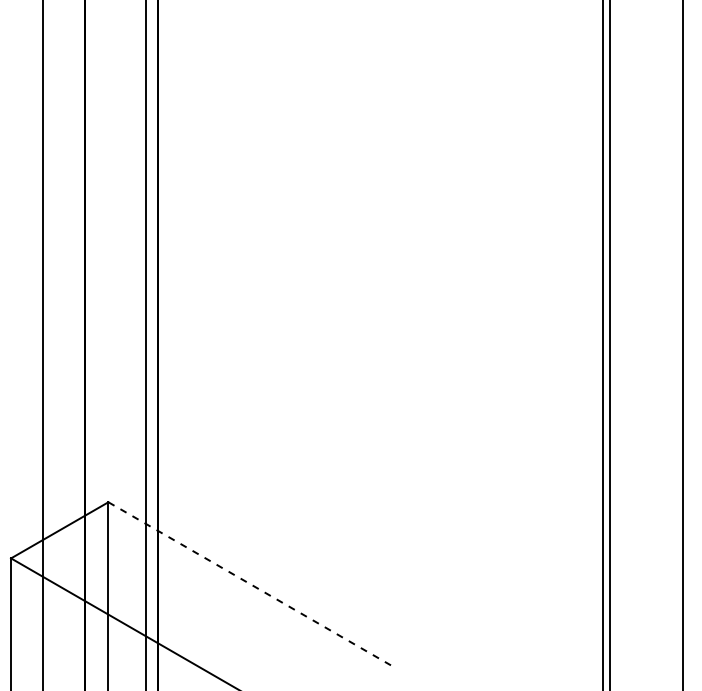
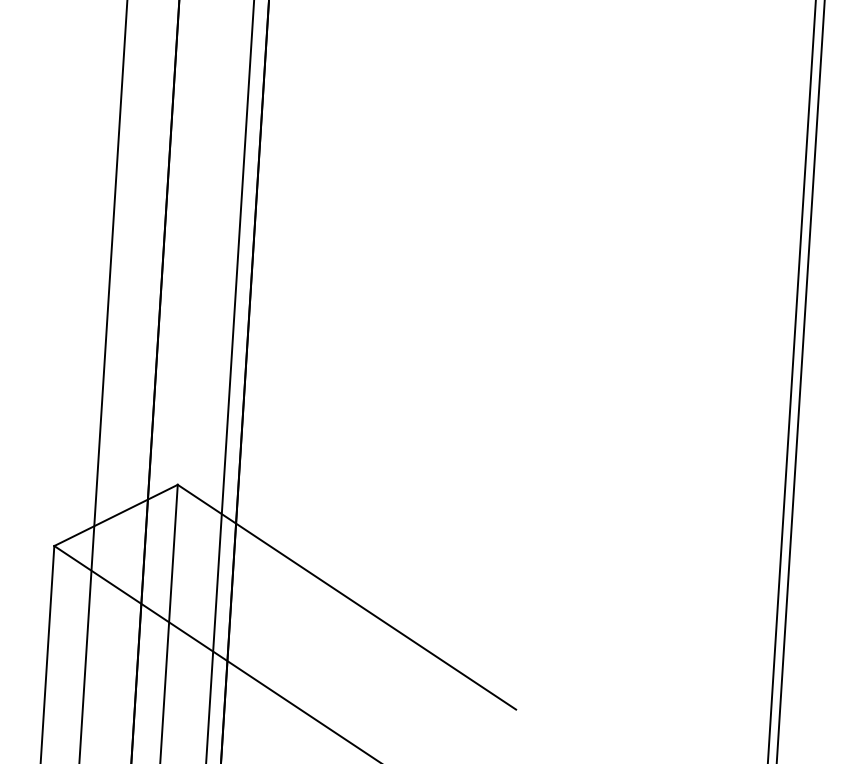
line: (251, 585) -> (346, 597), dashed -> solid

